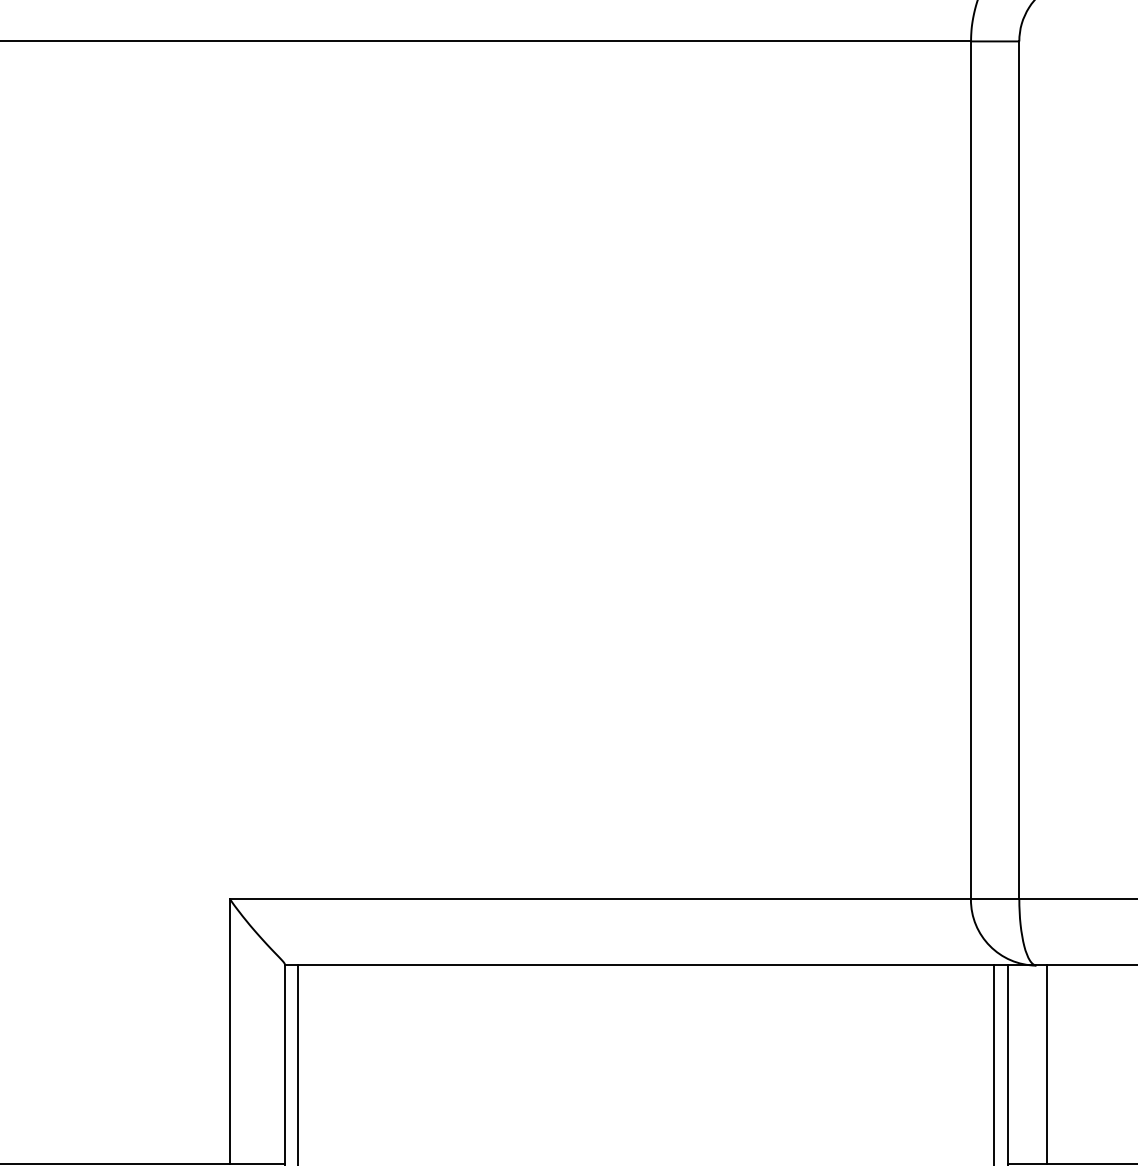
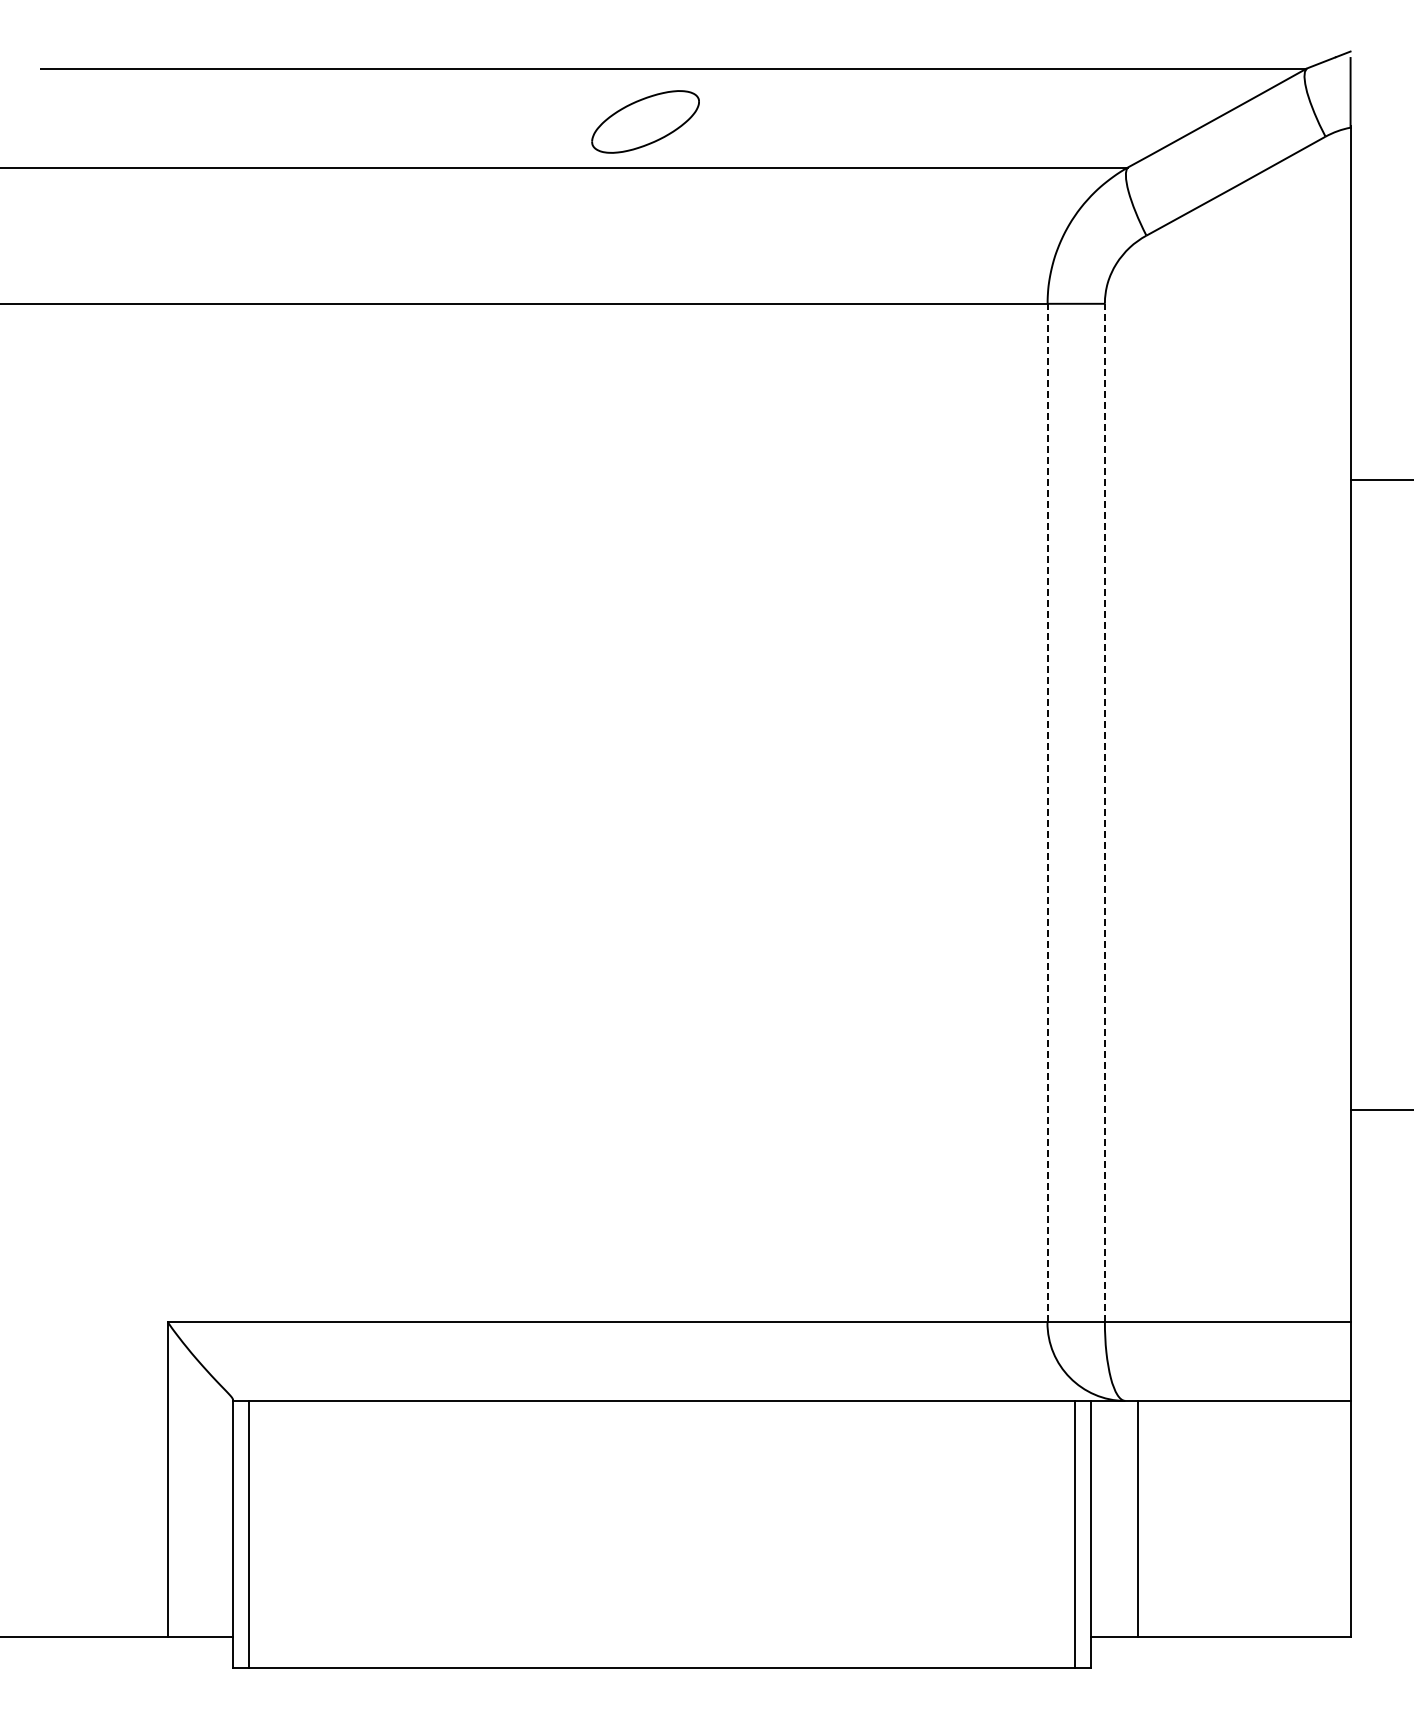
line: (970, 469) -> (1047, 812), solid -> dashed
line: (1018, 469) -> (1104, 812), solid -> dashed

